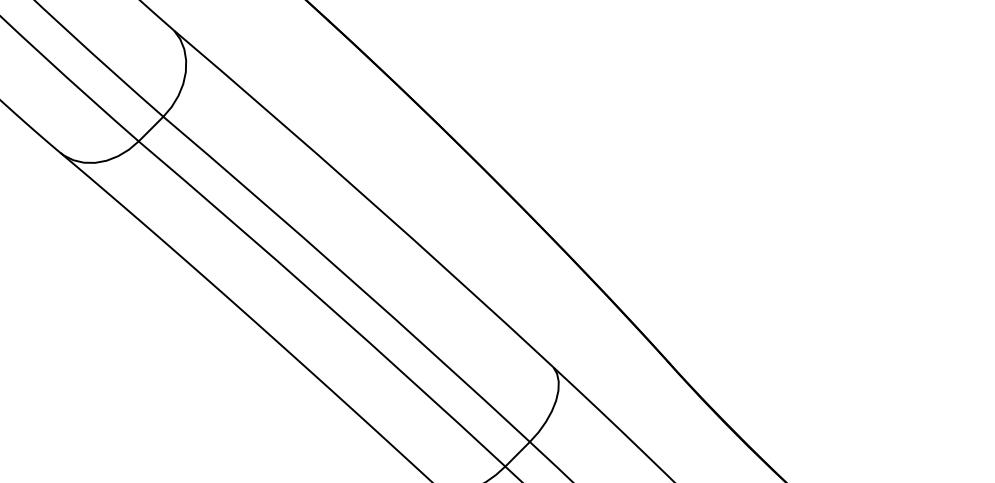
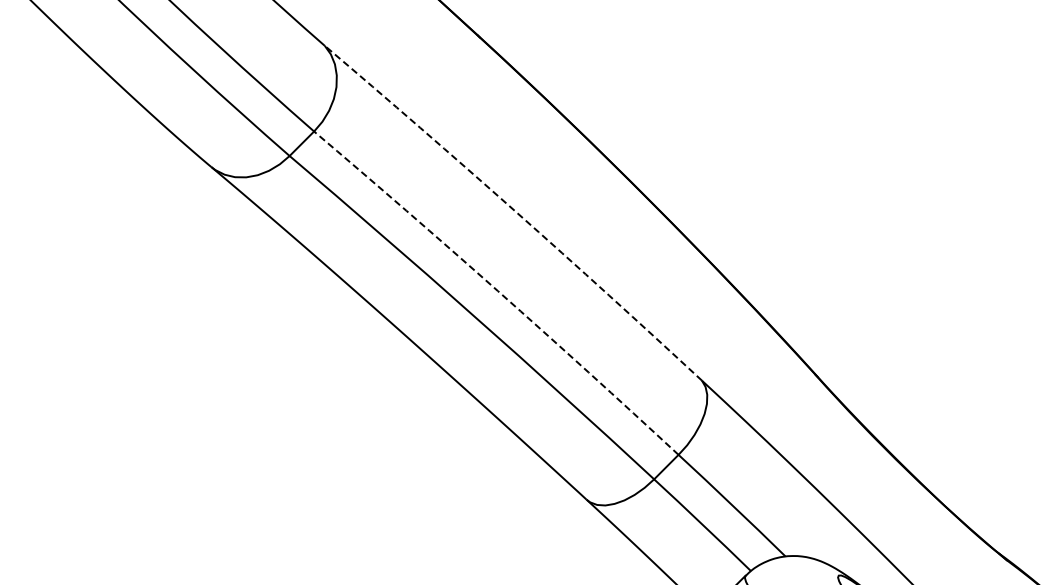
arc: (365, 197) -> (515, 211), solid -> dashed
arc: (348, 277) -> (498, 291), solid -> dashed

